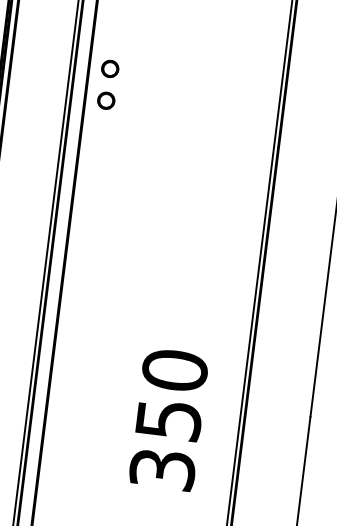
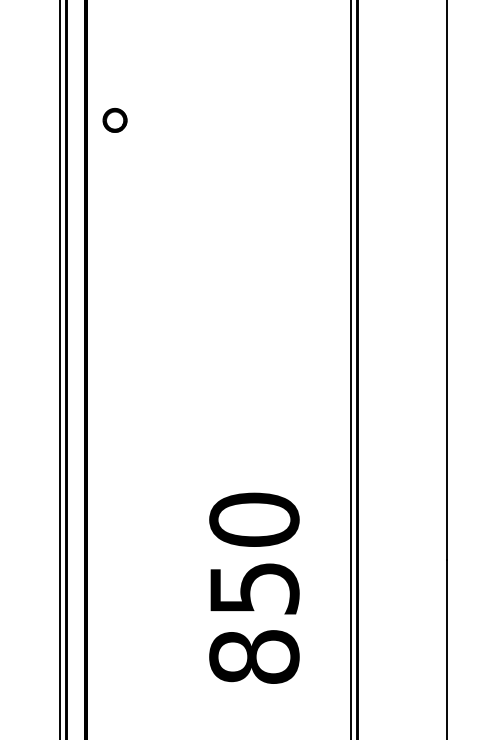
part: (105, 100) -> (114, 164), removed
text: (162, 469) -> (254, 656), 350 -> 850

